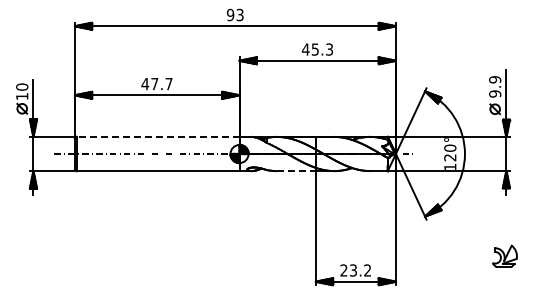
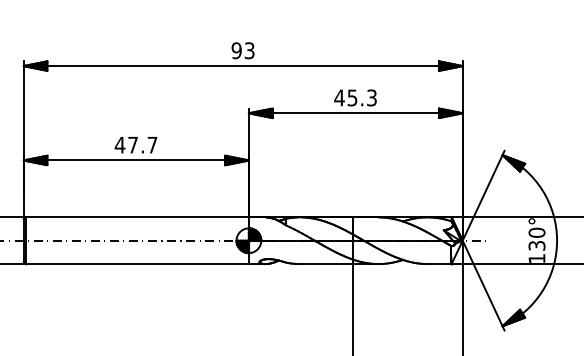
line: (157, 136) -> (136, 216), dashed -> solid
text: (450, 157) -> (537, 245), 120° -> 130°
line: (296, 171) -> (326, 264), dashed -> solid

